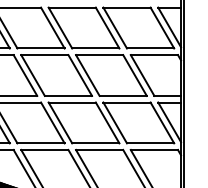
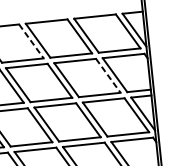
line: (52, 28) -> (31, 41), solid -> dashed
line: (135, 75) -> (108, 75), solid -> dashed

